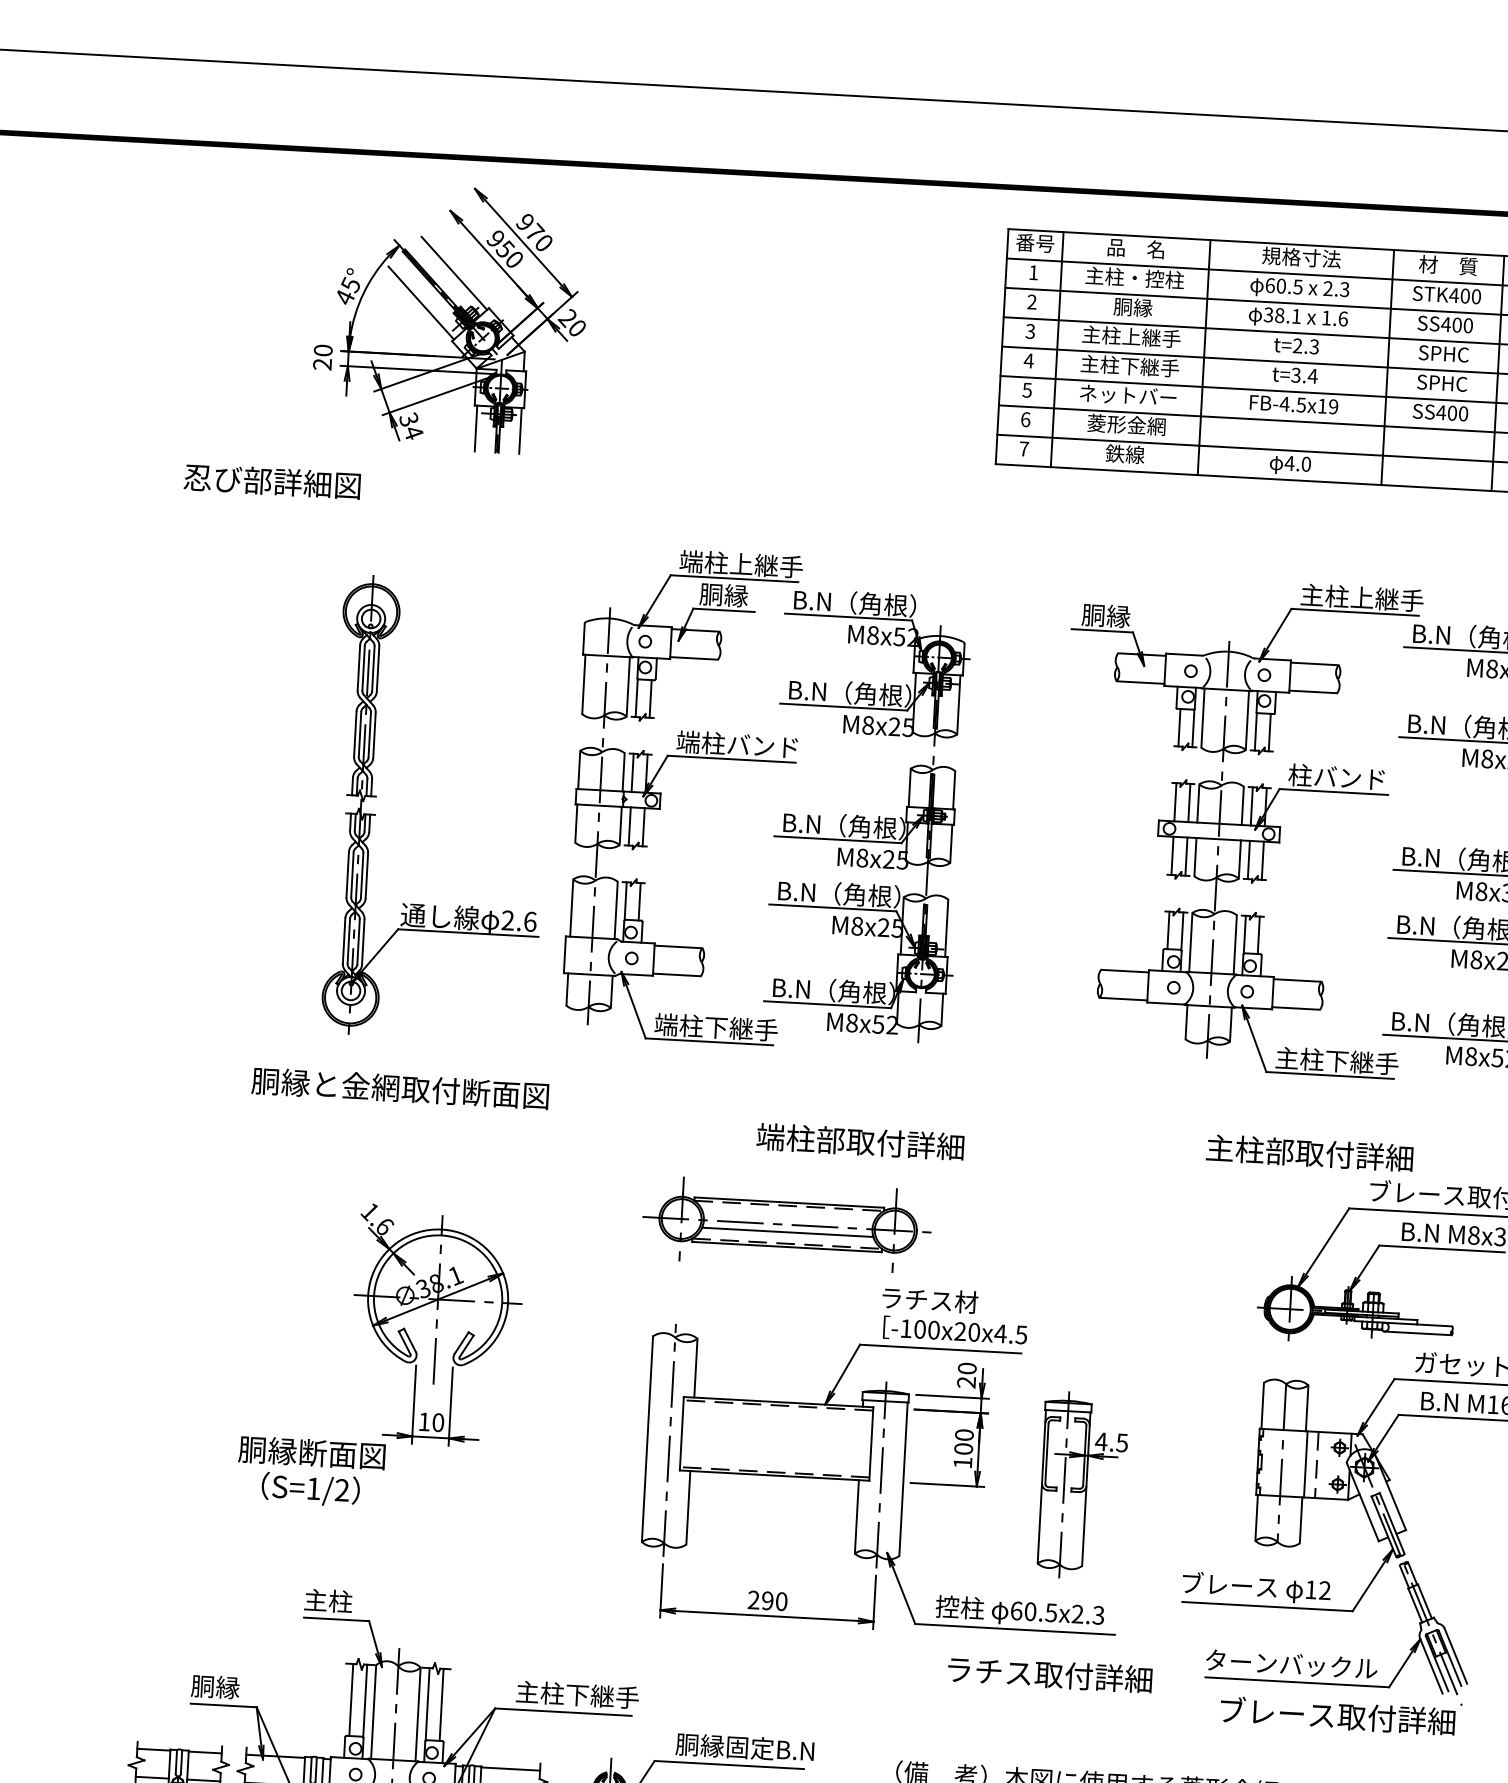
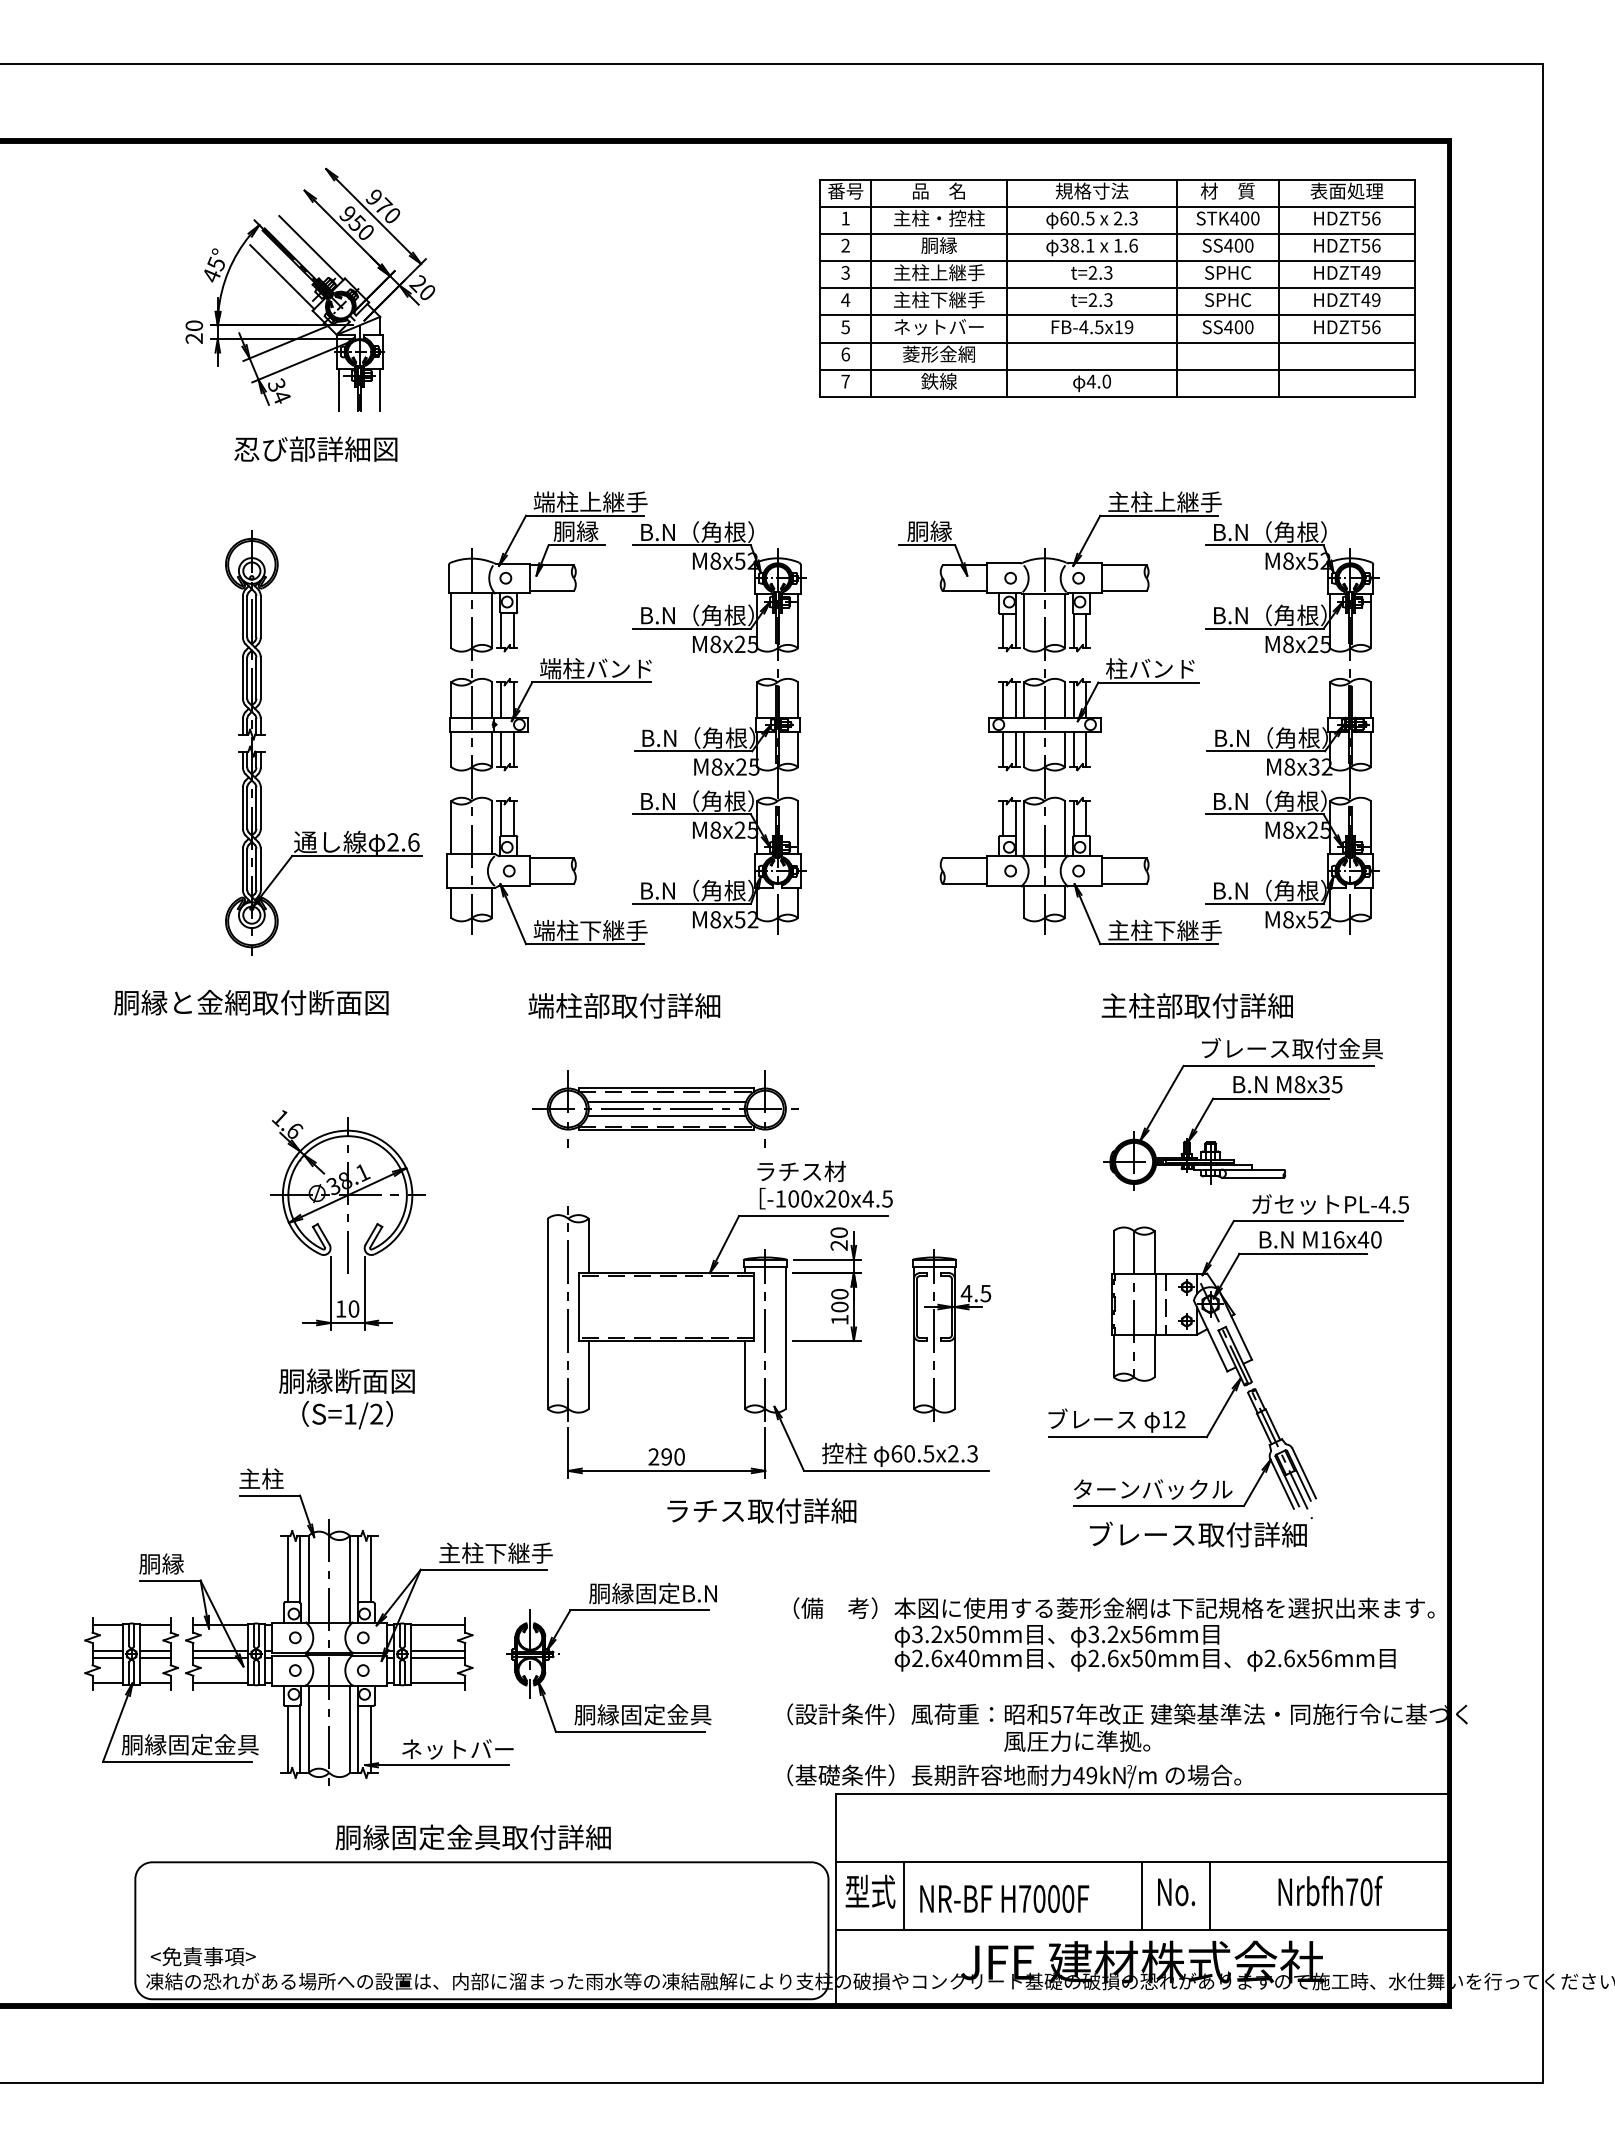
text: (1304, 376) -> (1100, 300), t=3.4 -> t=2.3
text: (272, 480) -> (315, 448), moved
text: (399, 1088) -> (250, 1002), moved
text: (860, 1141) -> (624, 1005), moved
text: (1308, 1152) -> (1196, 1005), moved
line: (788, 1217) -> (666, 1102), added
text: (310, 1471) -> (346, 1398), moved
text: (1049, 1674) -> (761, 1510), moved

